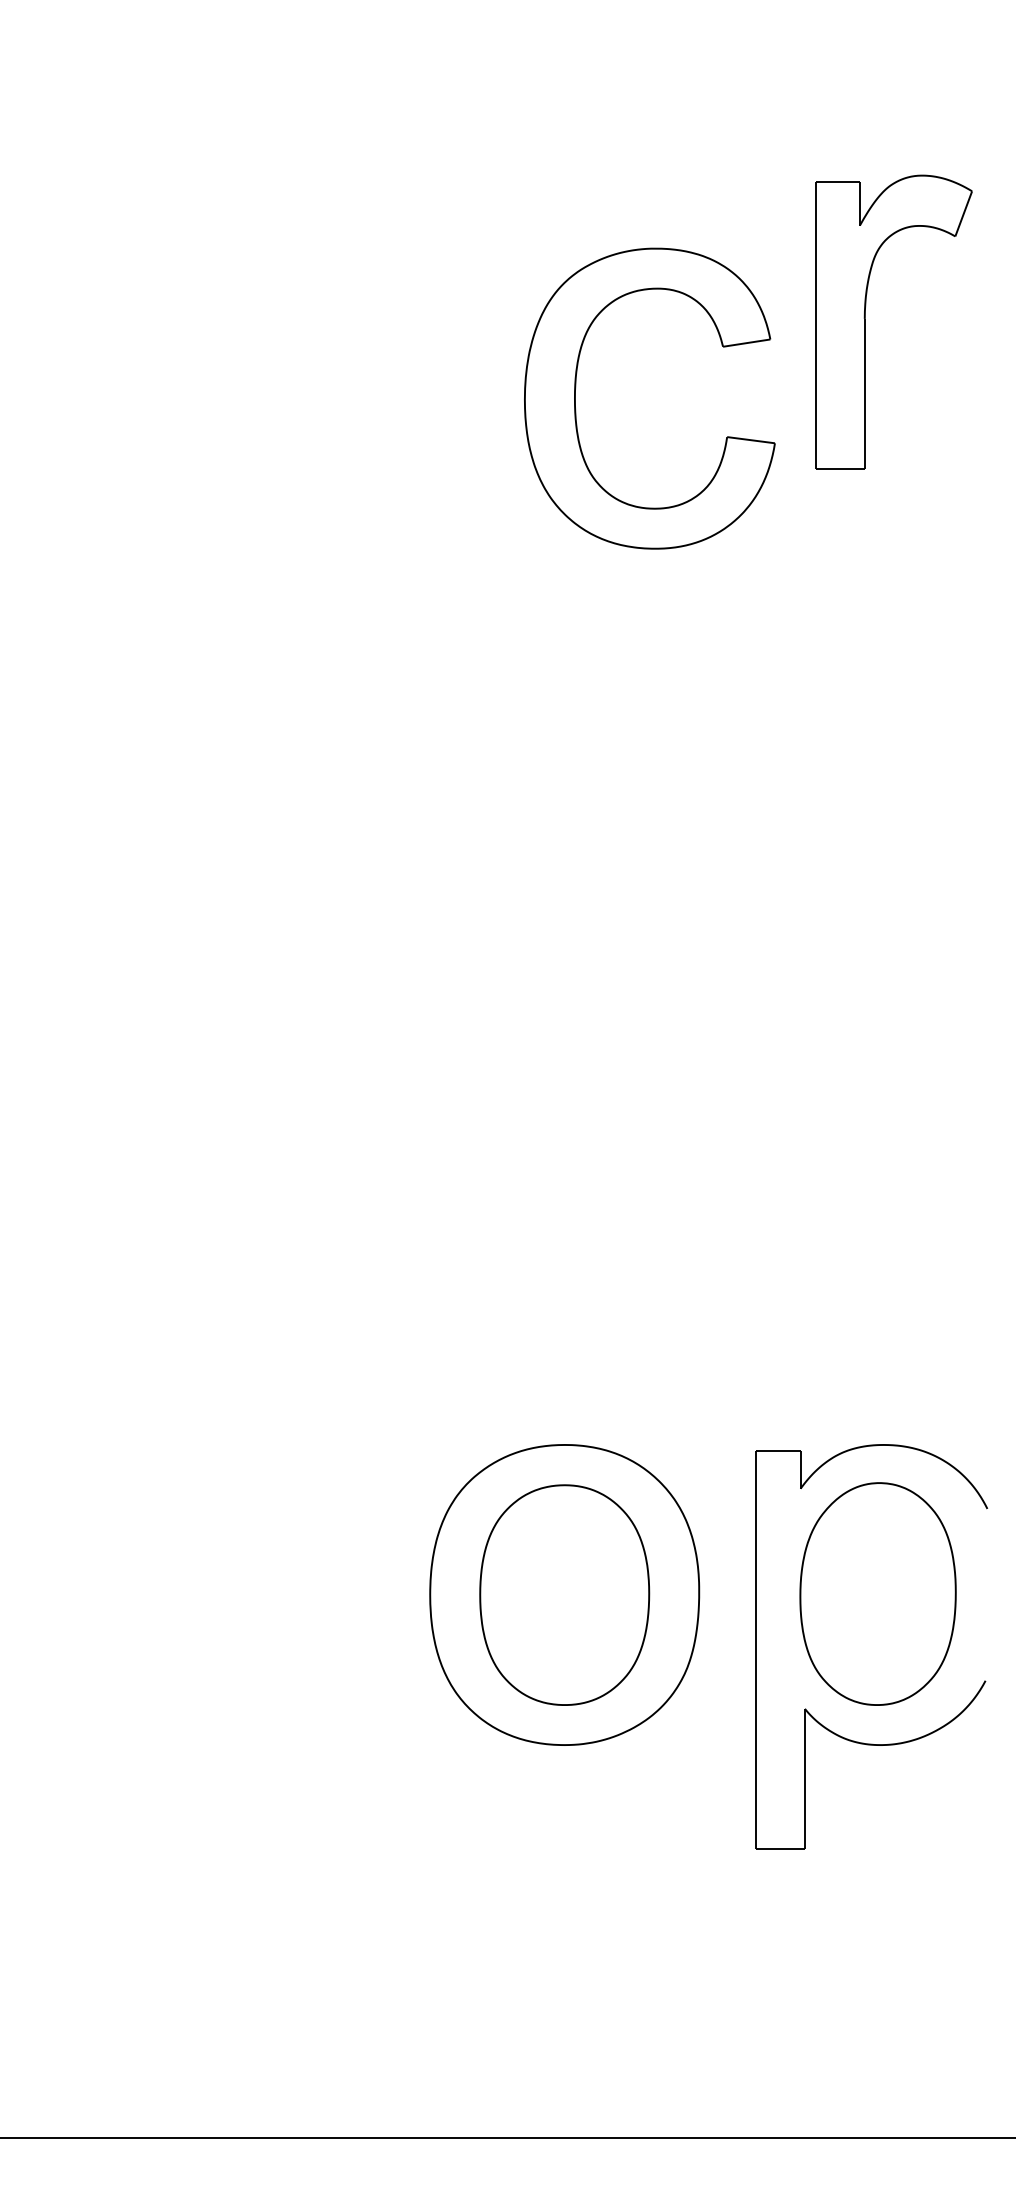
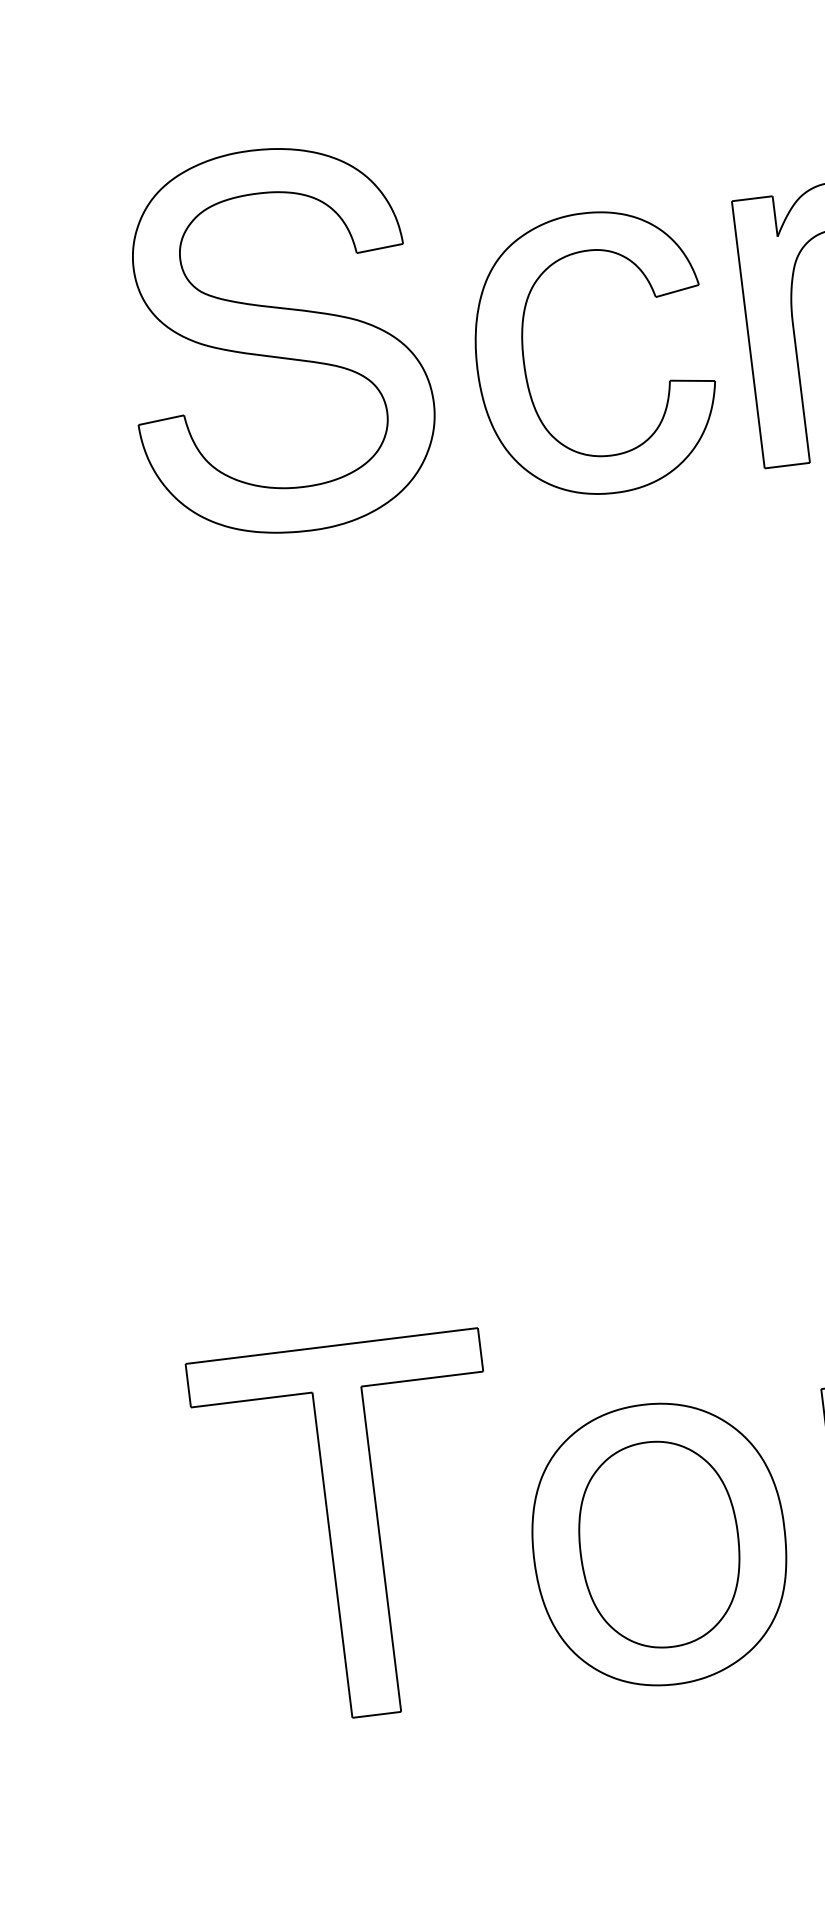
part: (316, 270) -> (277, 340), added
part: (576, 387) -> (524, 351), moved
part: (243, 1540) -> (354, 1530), added

